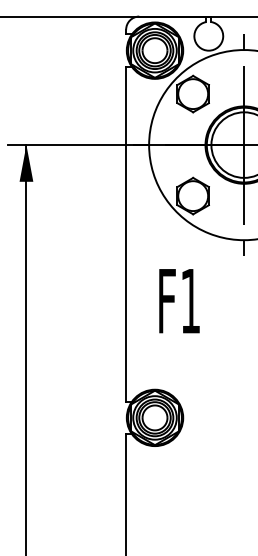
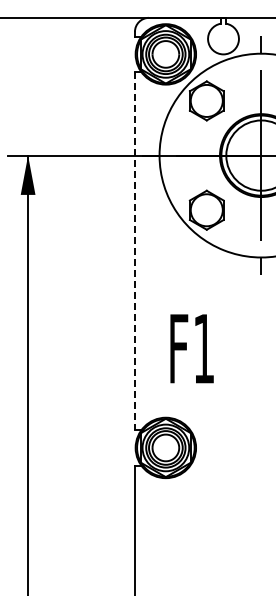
line: (125, 234) -> (134, 251), solid -> dashed
text: (178, 300) -> (191, 348), moved

